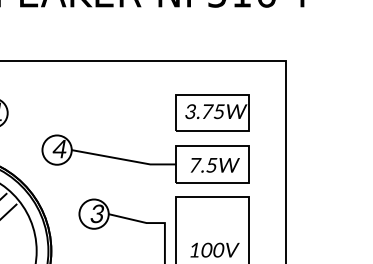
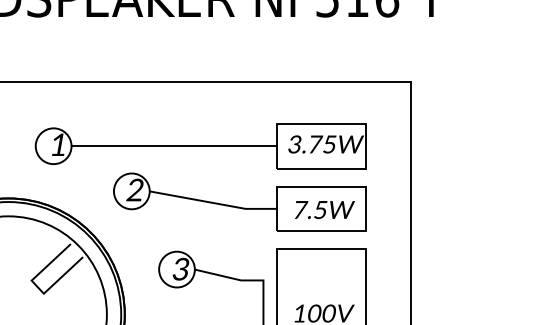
line: (91, 113) -> (173, 146), added
text: (59, 148) -> (134, 189), 4 -> 2

